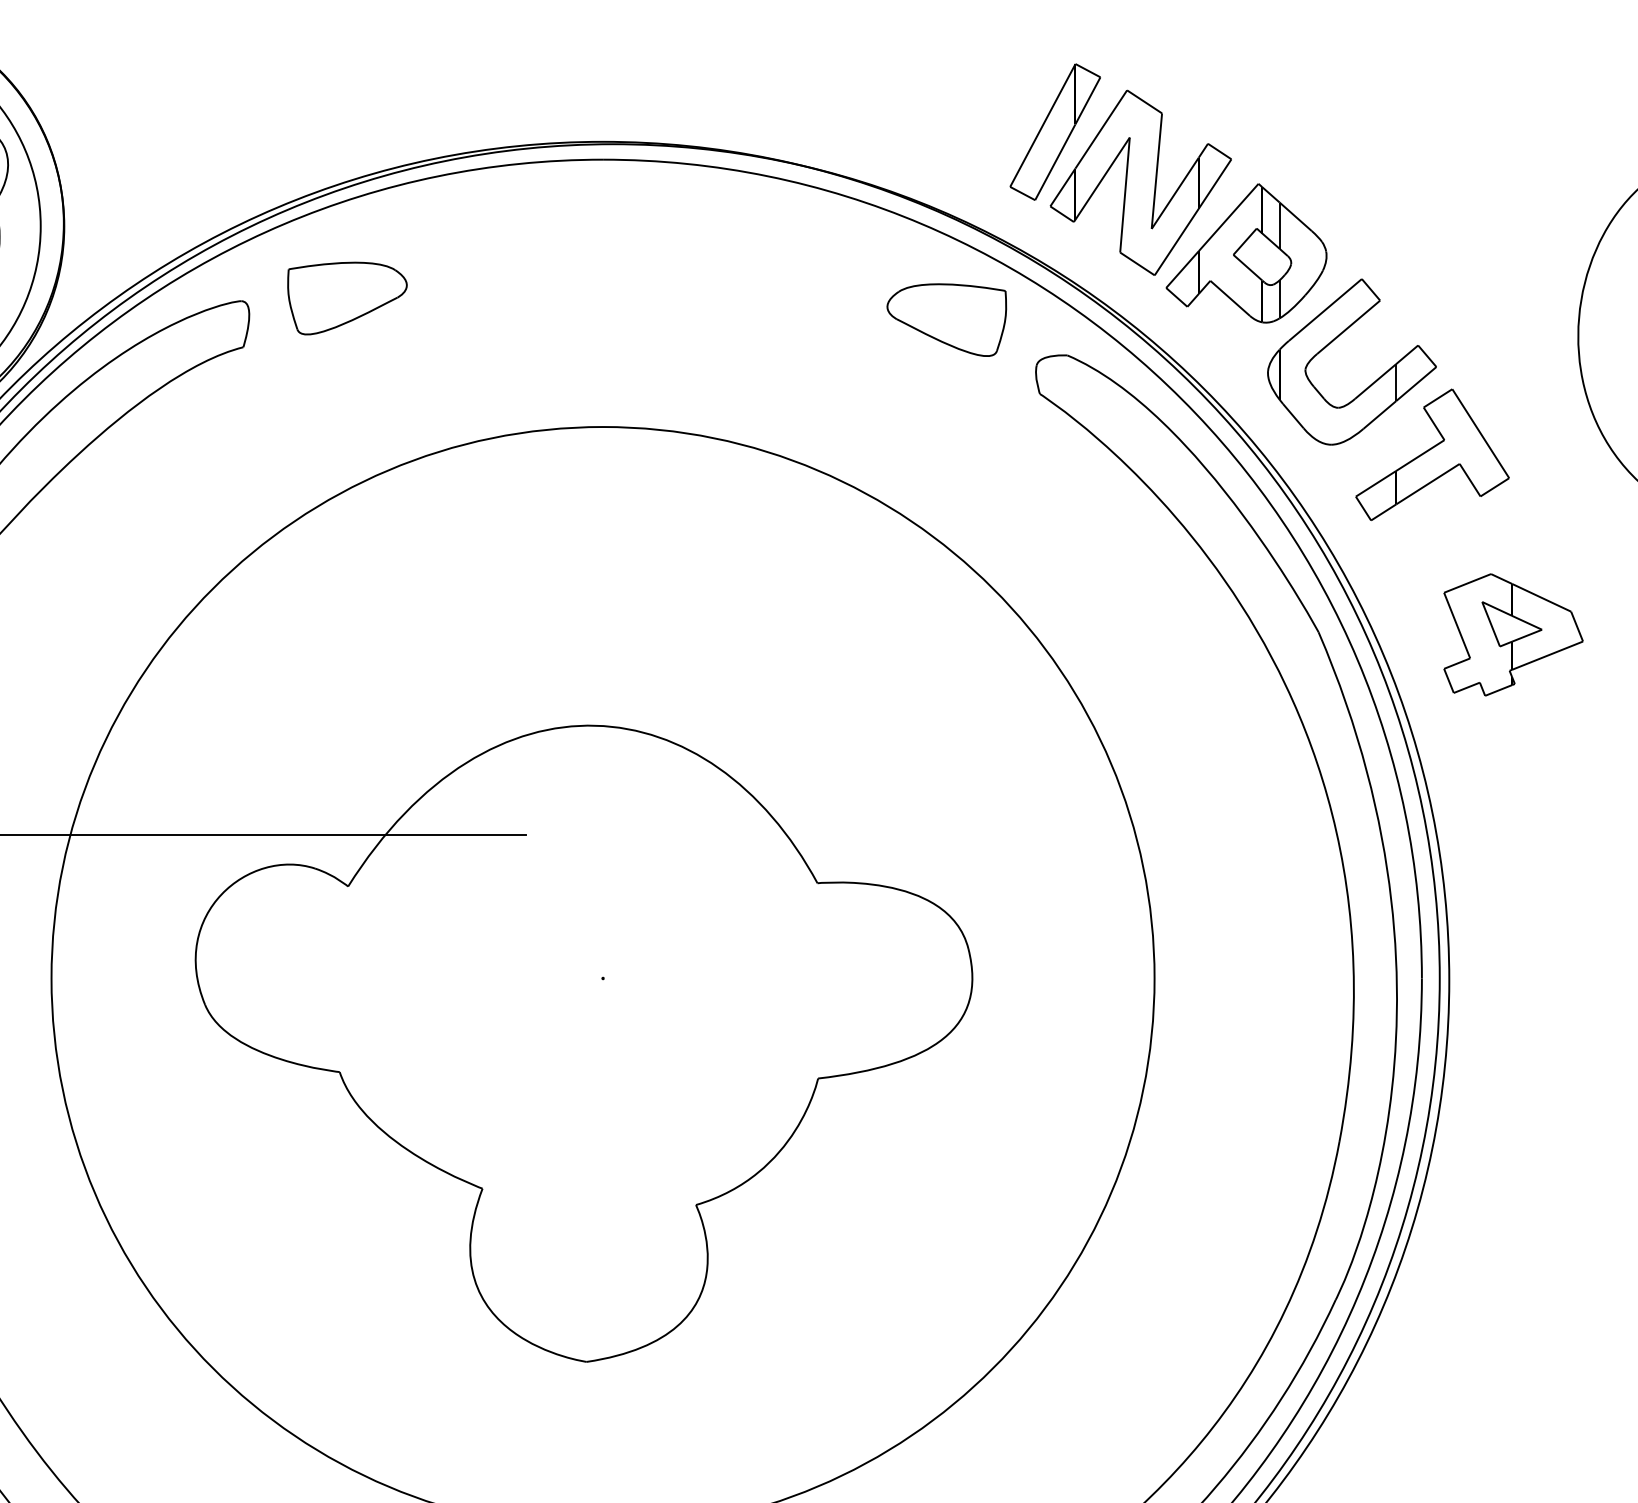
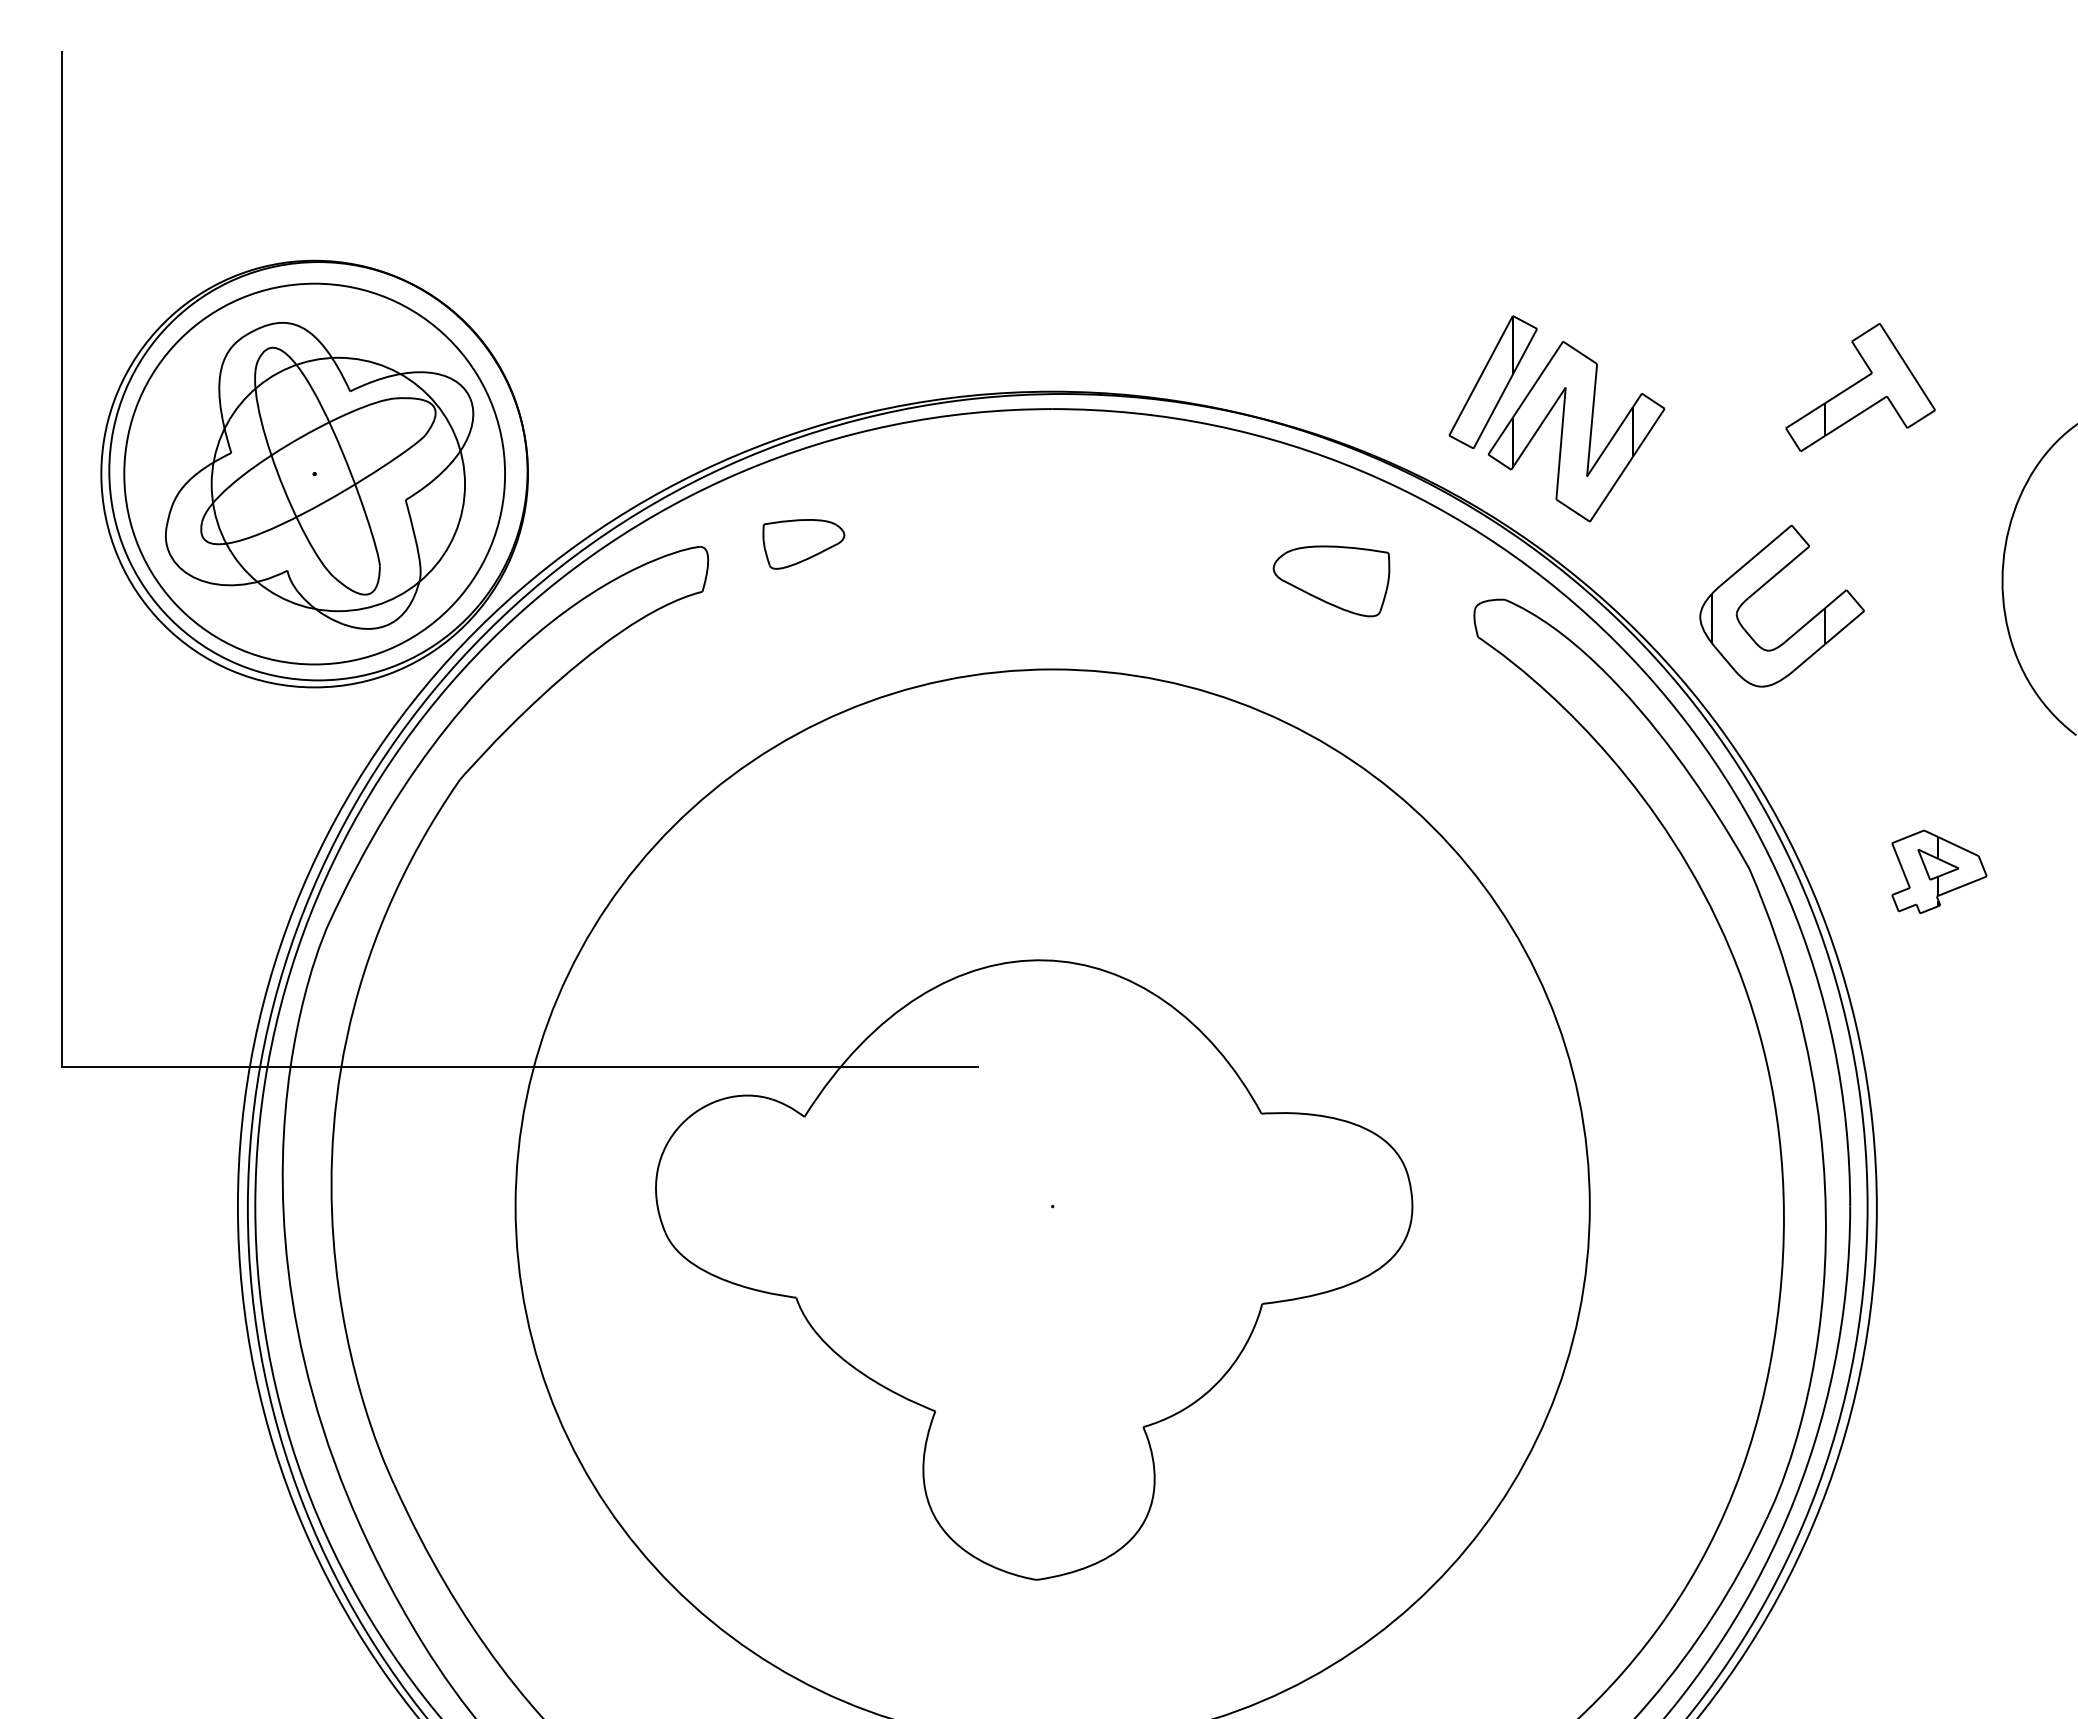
part: (1246, 253) -> (1679, 500), removed
part: (347, 298) -> (803, 544), size x0.7
part: (946, 320) -> (1331, 581), moved
part: (1432, 454) -> (1860, 387), moved
part: (1513, 634) -> (1939, 871), size x0.7

